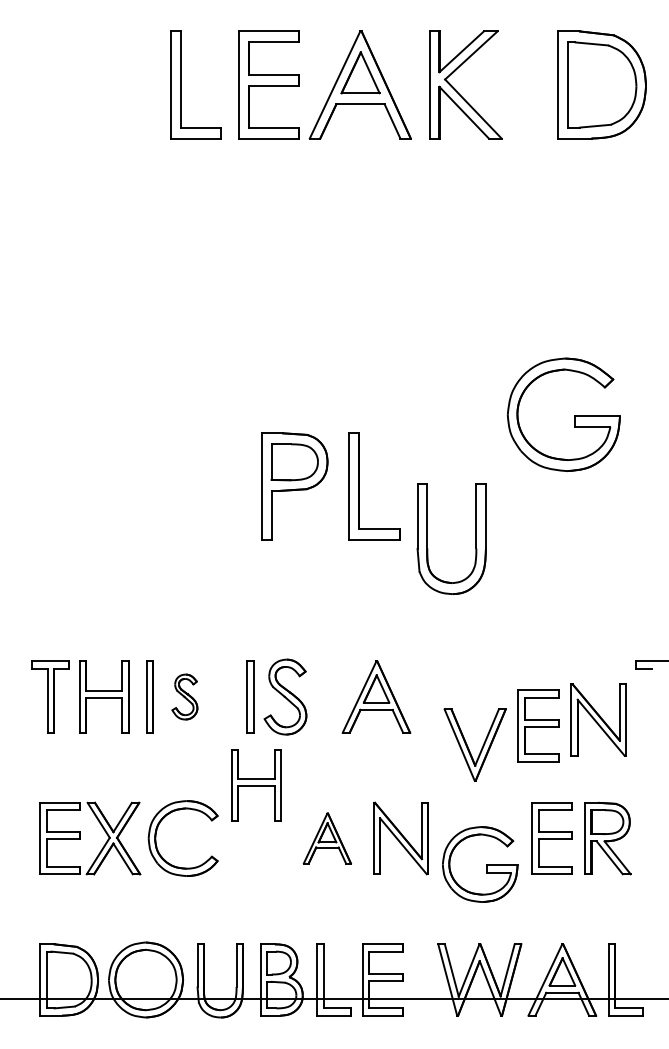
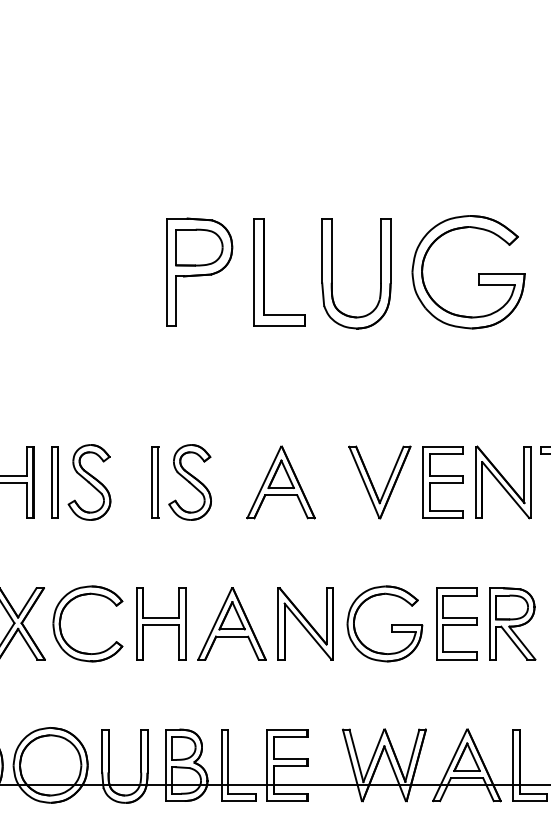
part: (574, 415) -> (479, 272), moved
part: (427, 538) -> (332, 272), moved
part: (184, 696) -> (89, 481), size x1.67
part: (598, 719) -> (503, 481), moved
part: (538, 725) -> (443, 481), moved
part: (468, 746) -> (373, 483), moved
part: (256, 785) -> (161, 623), moved
part: (327, 838) -> (232, 623), size x1.43
part: (480, 864) -> (385, 623), moved

